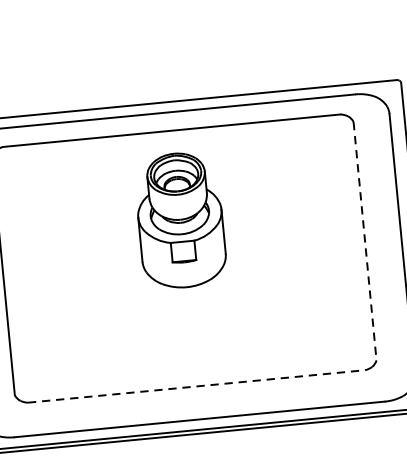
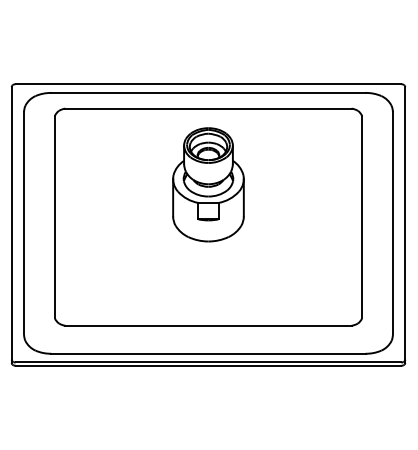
line: (365, 241) -> (362, 217), dashed -> solid
line: (196, 386) -> (208, 325), dashed -> solid

